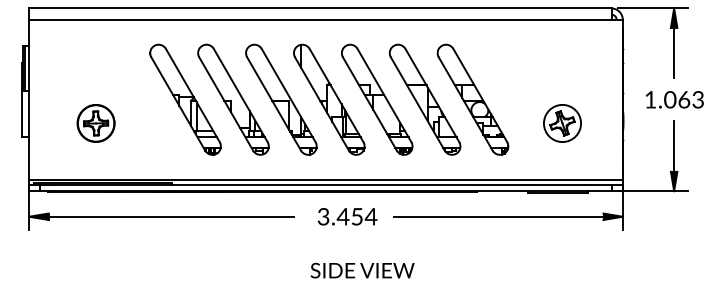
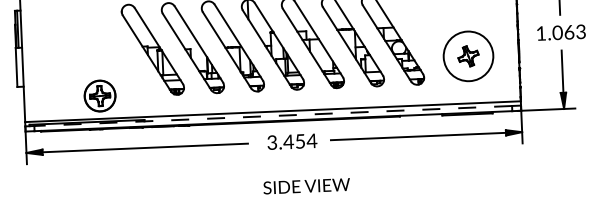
part: (95, 123) -> (99, 96), moved
circle: (562, 123) -> (468, 56), size x1.6
line: (325, 184) -> (272, 115), solid -> dashed

